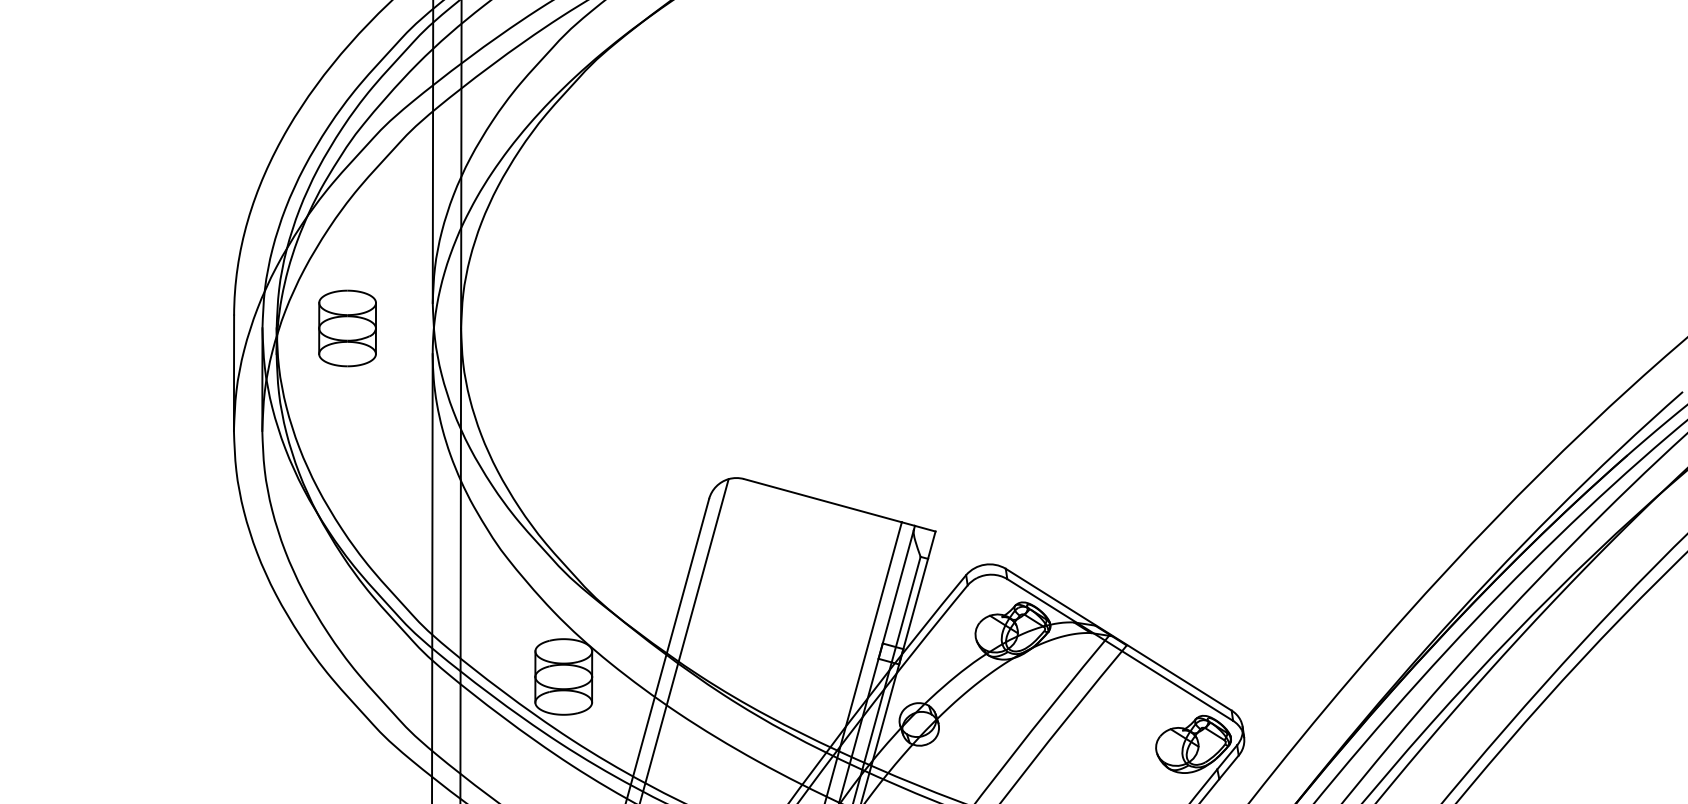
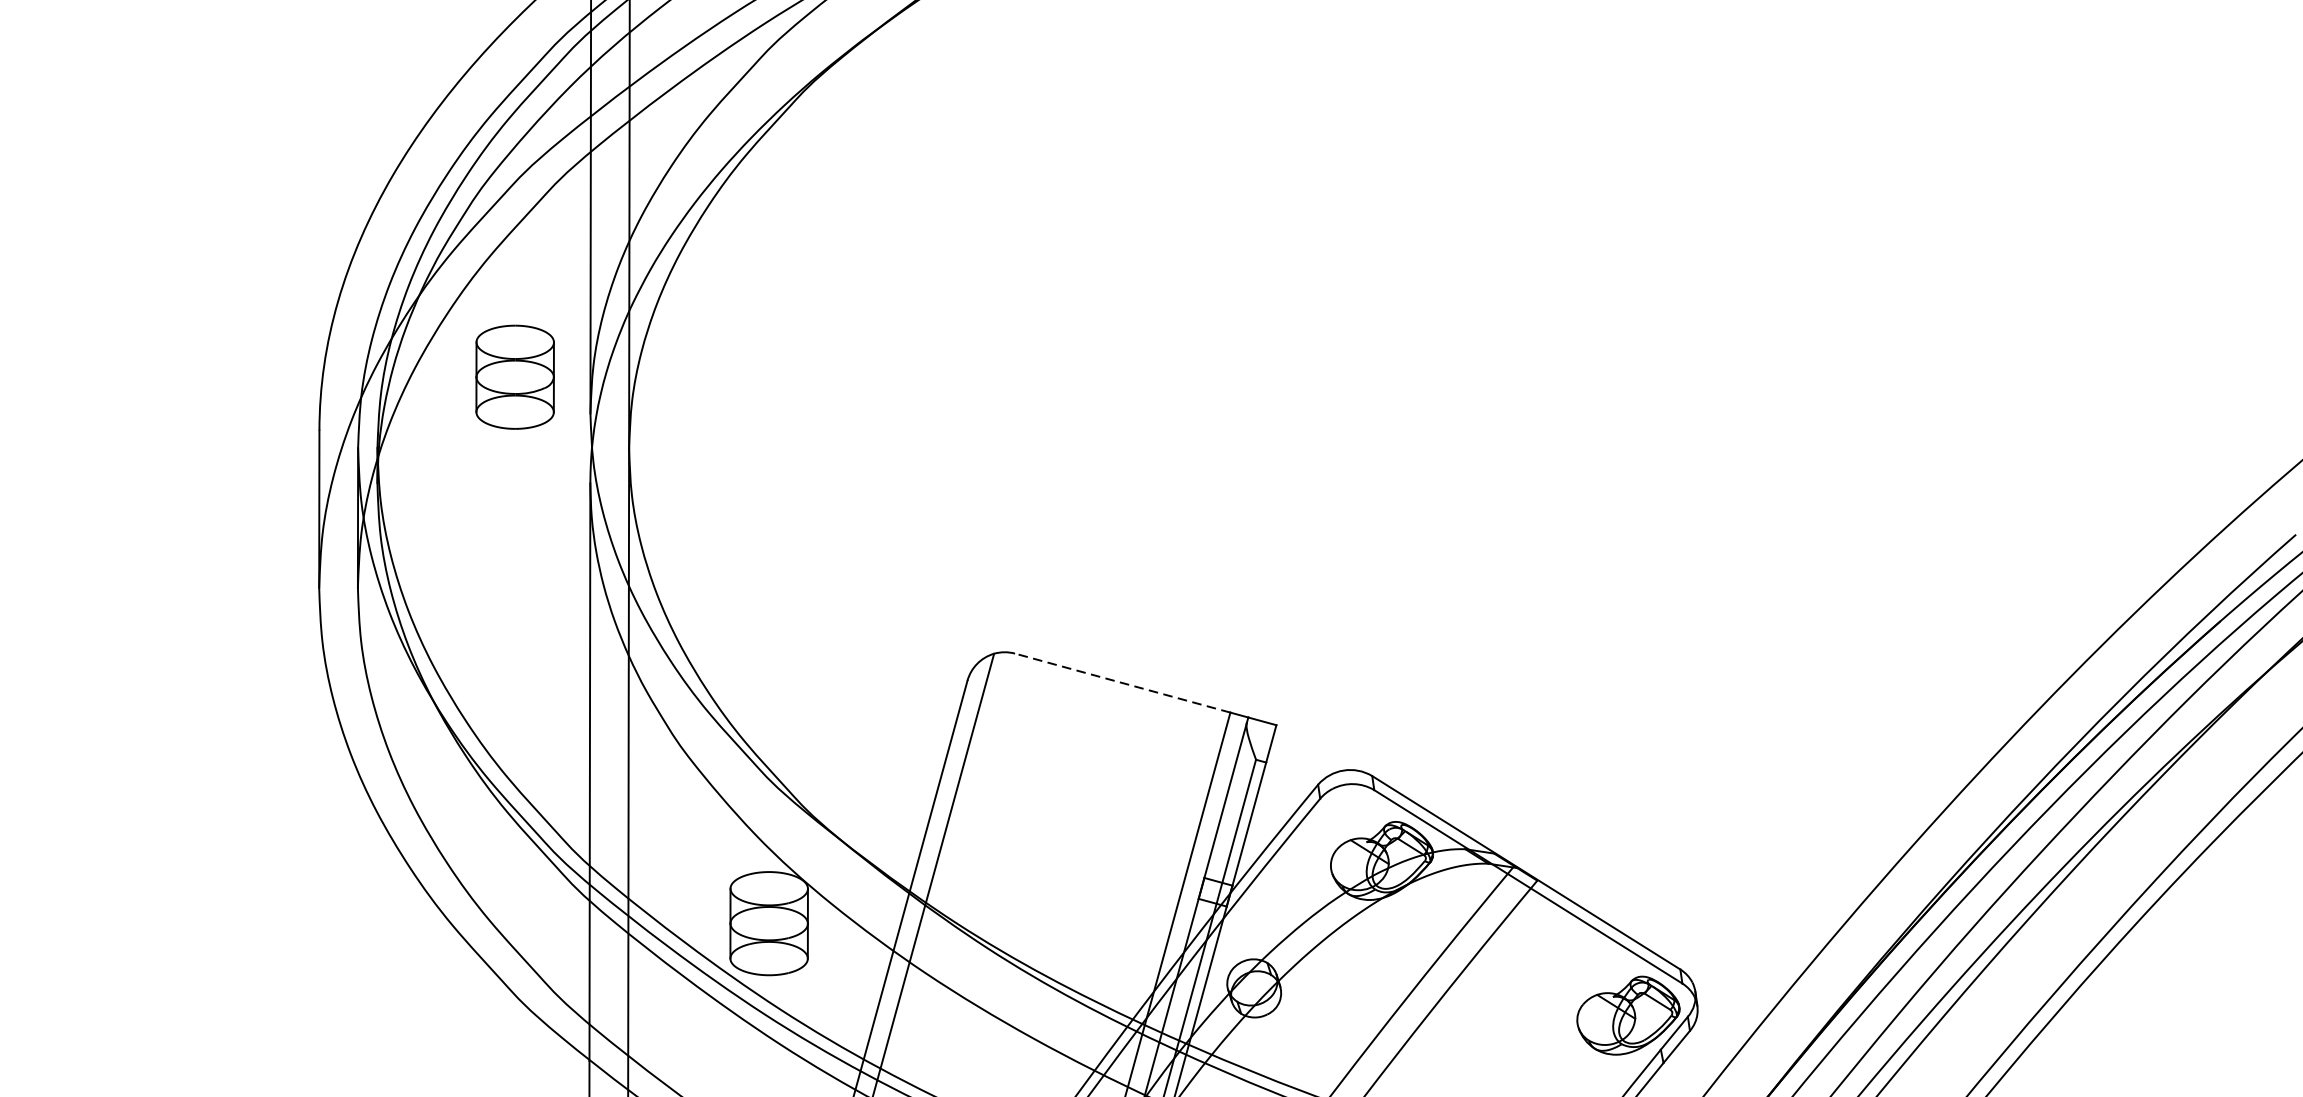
part: (347, 328) -> (515, 377), moved
line: (822, 500) -> (1122, 682), solid -> dashed

